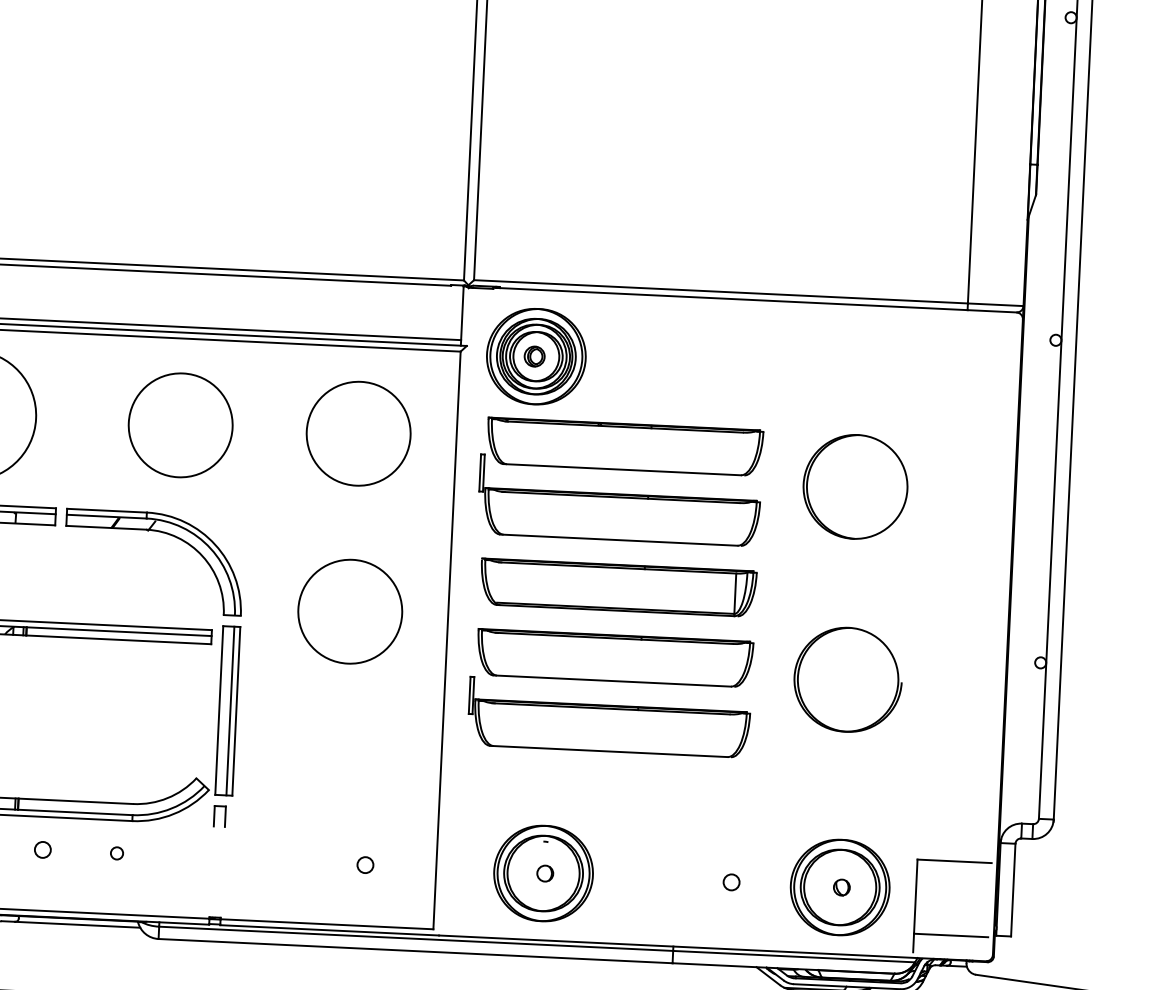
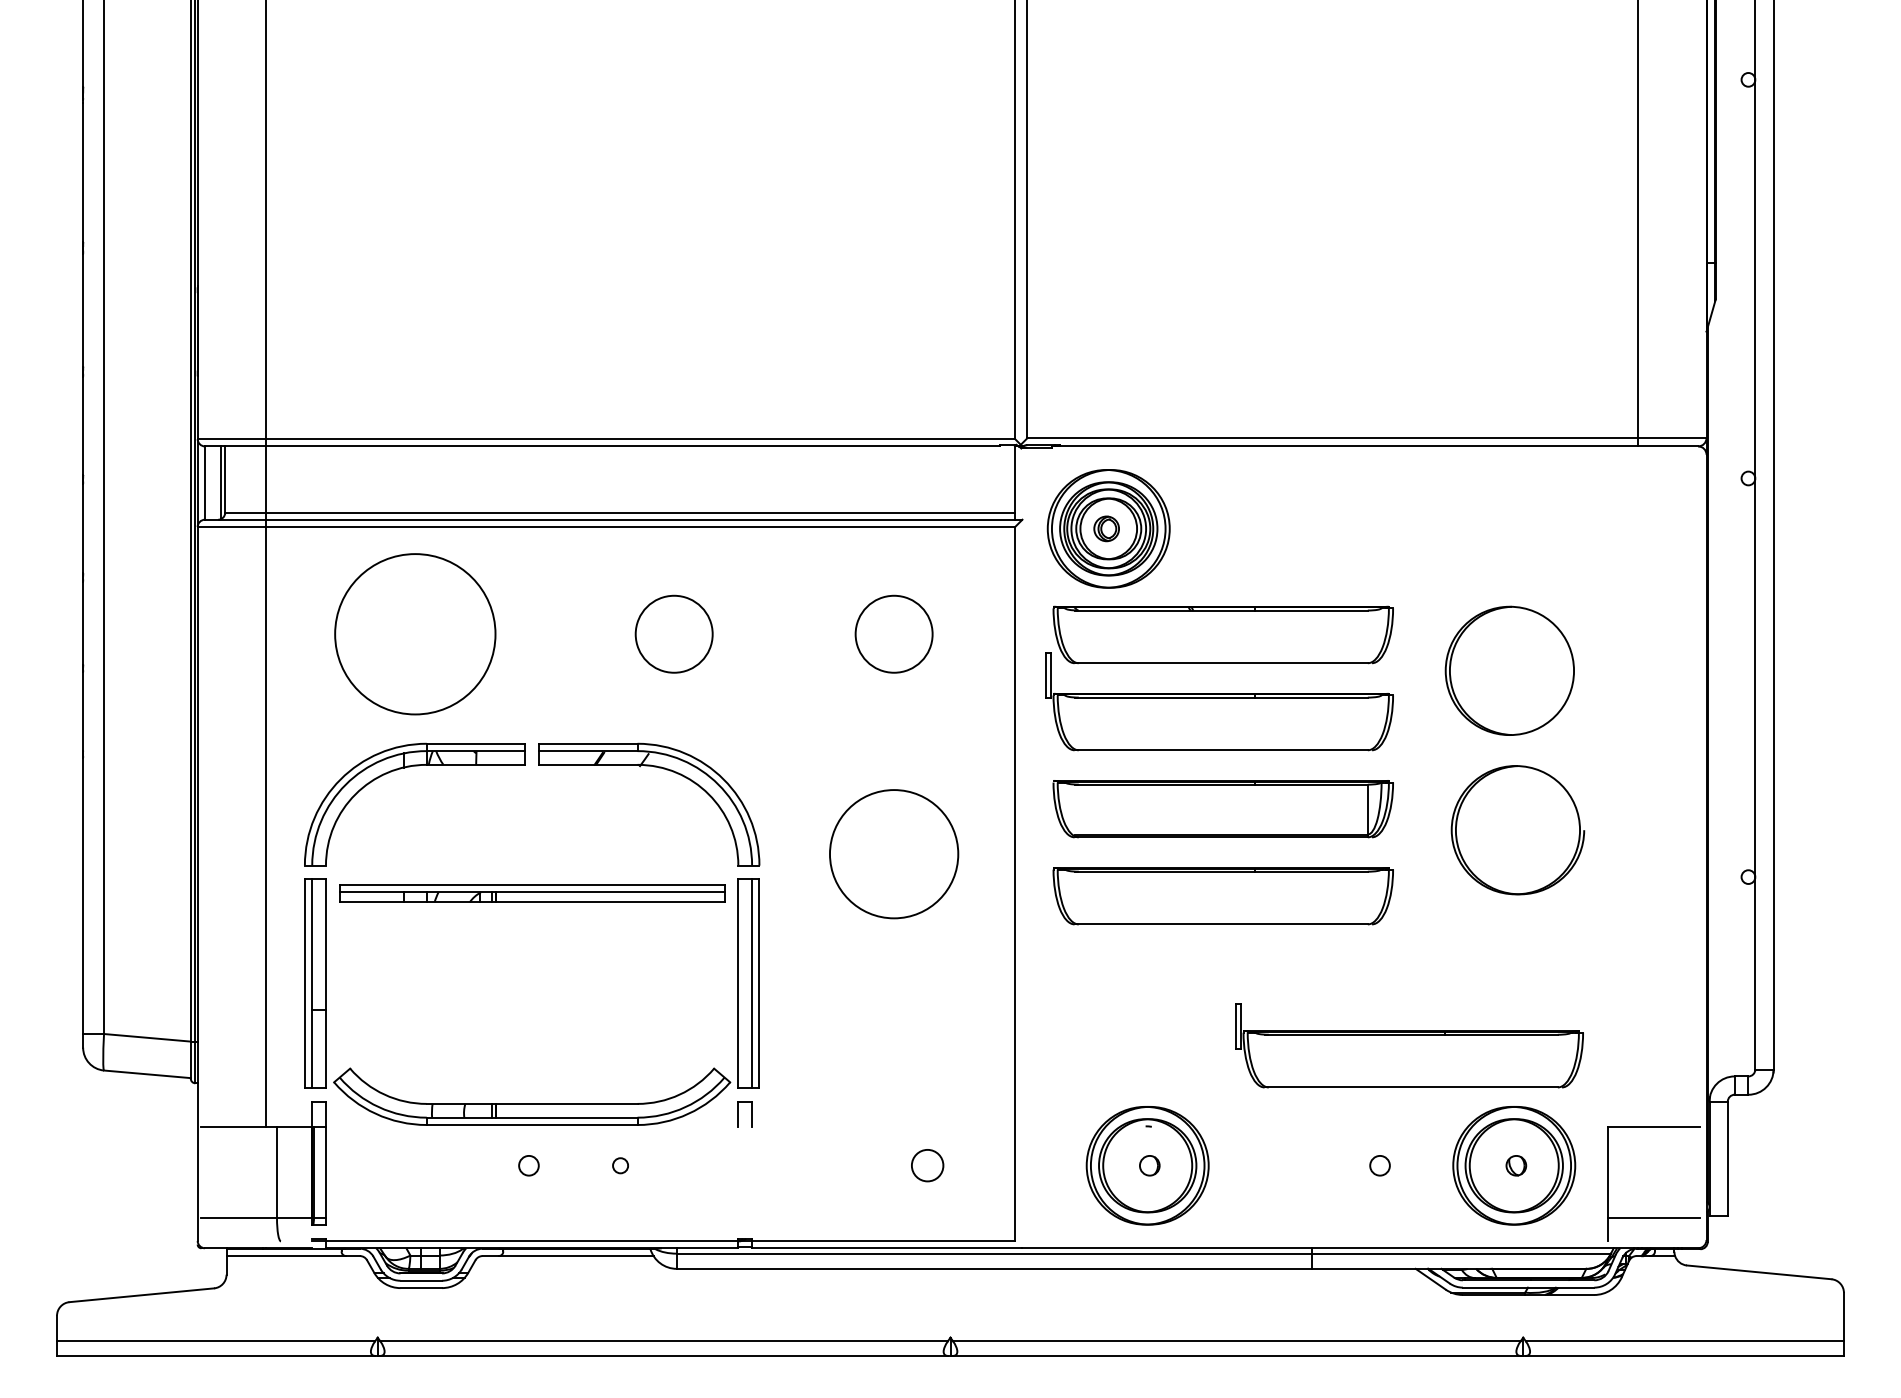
circle: (180, 425) -> (674, 634), size x0.6
circle: (358, 433) -> (893, 634), size x0.6
part: (847, 680) -> (1517, 830), moved
part: (609, 717) -> (1409, 1045), moved
circle: (365, 864) -> (927, 1165), size x1.6

